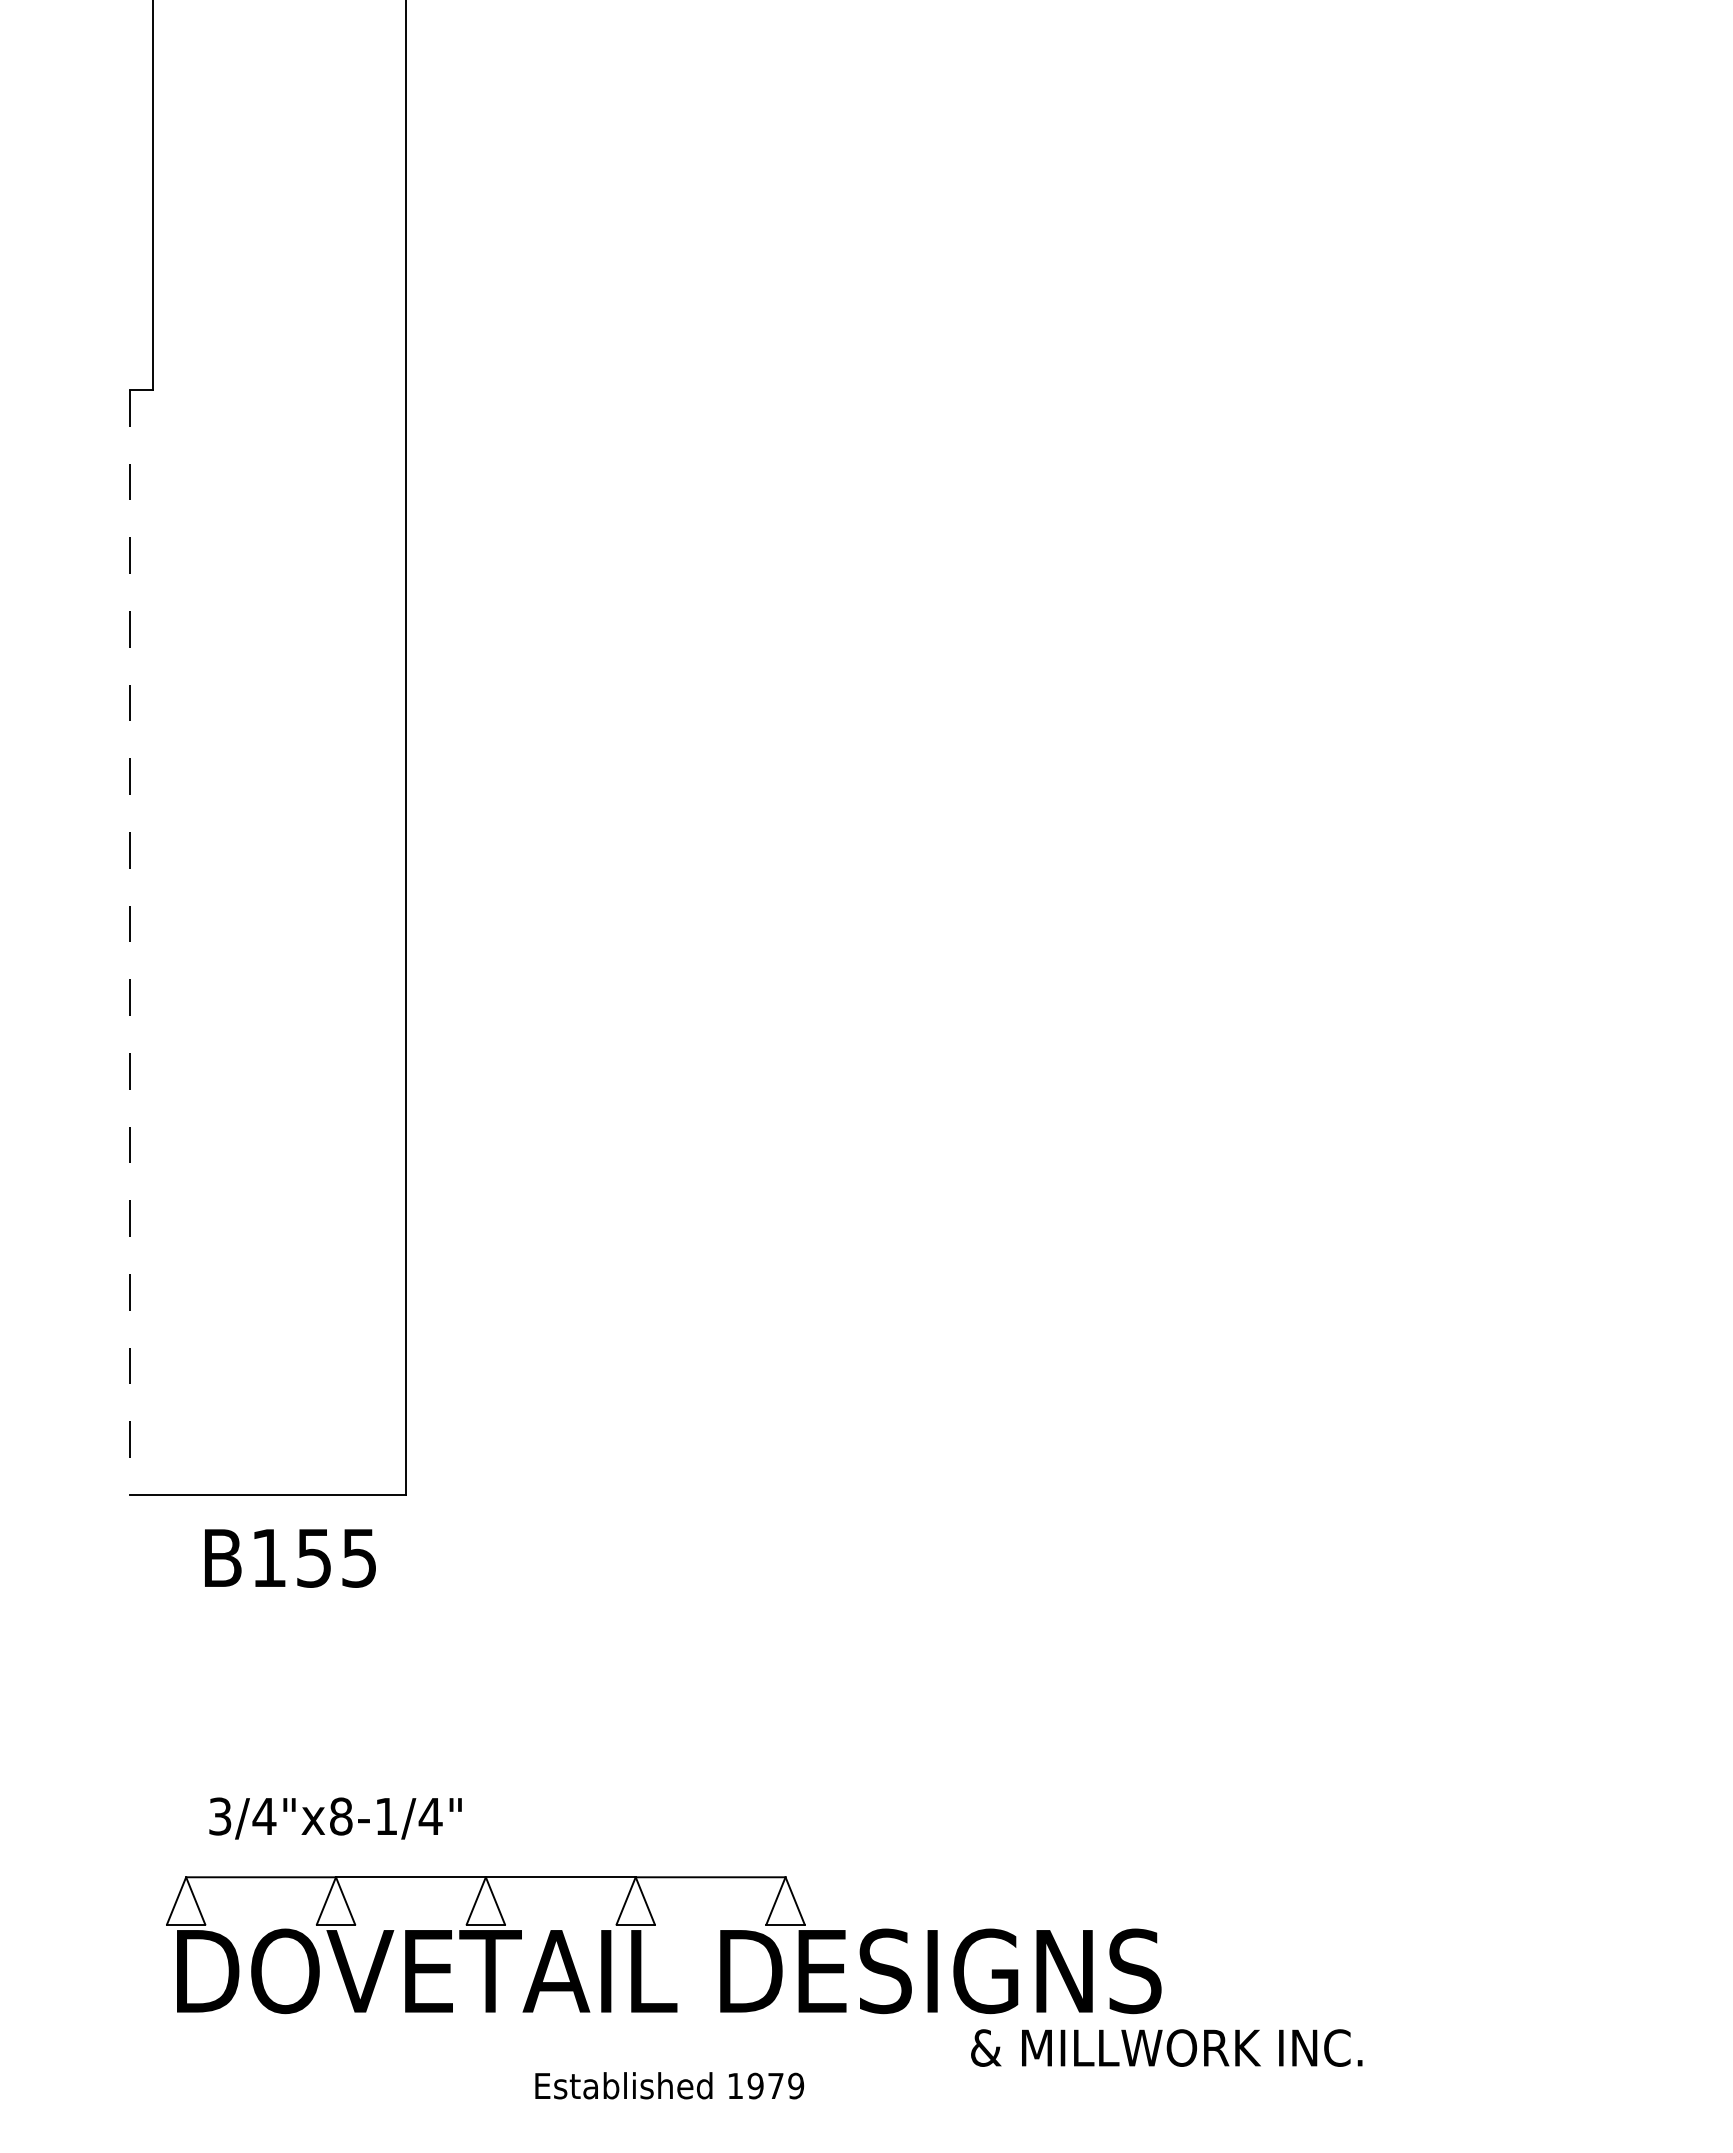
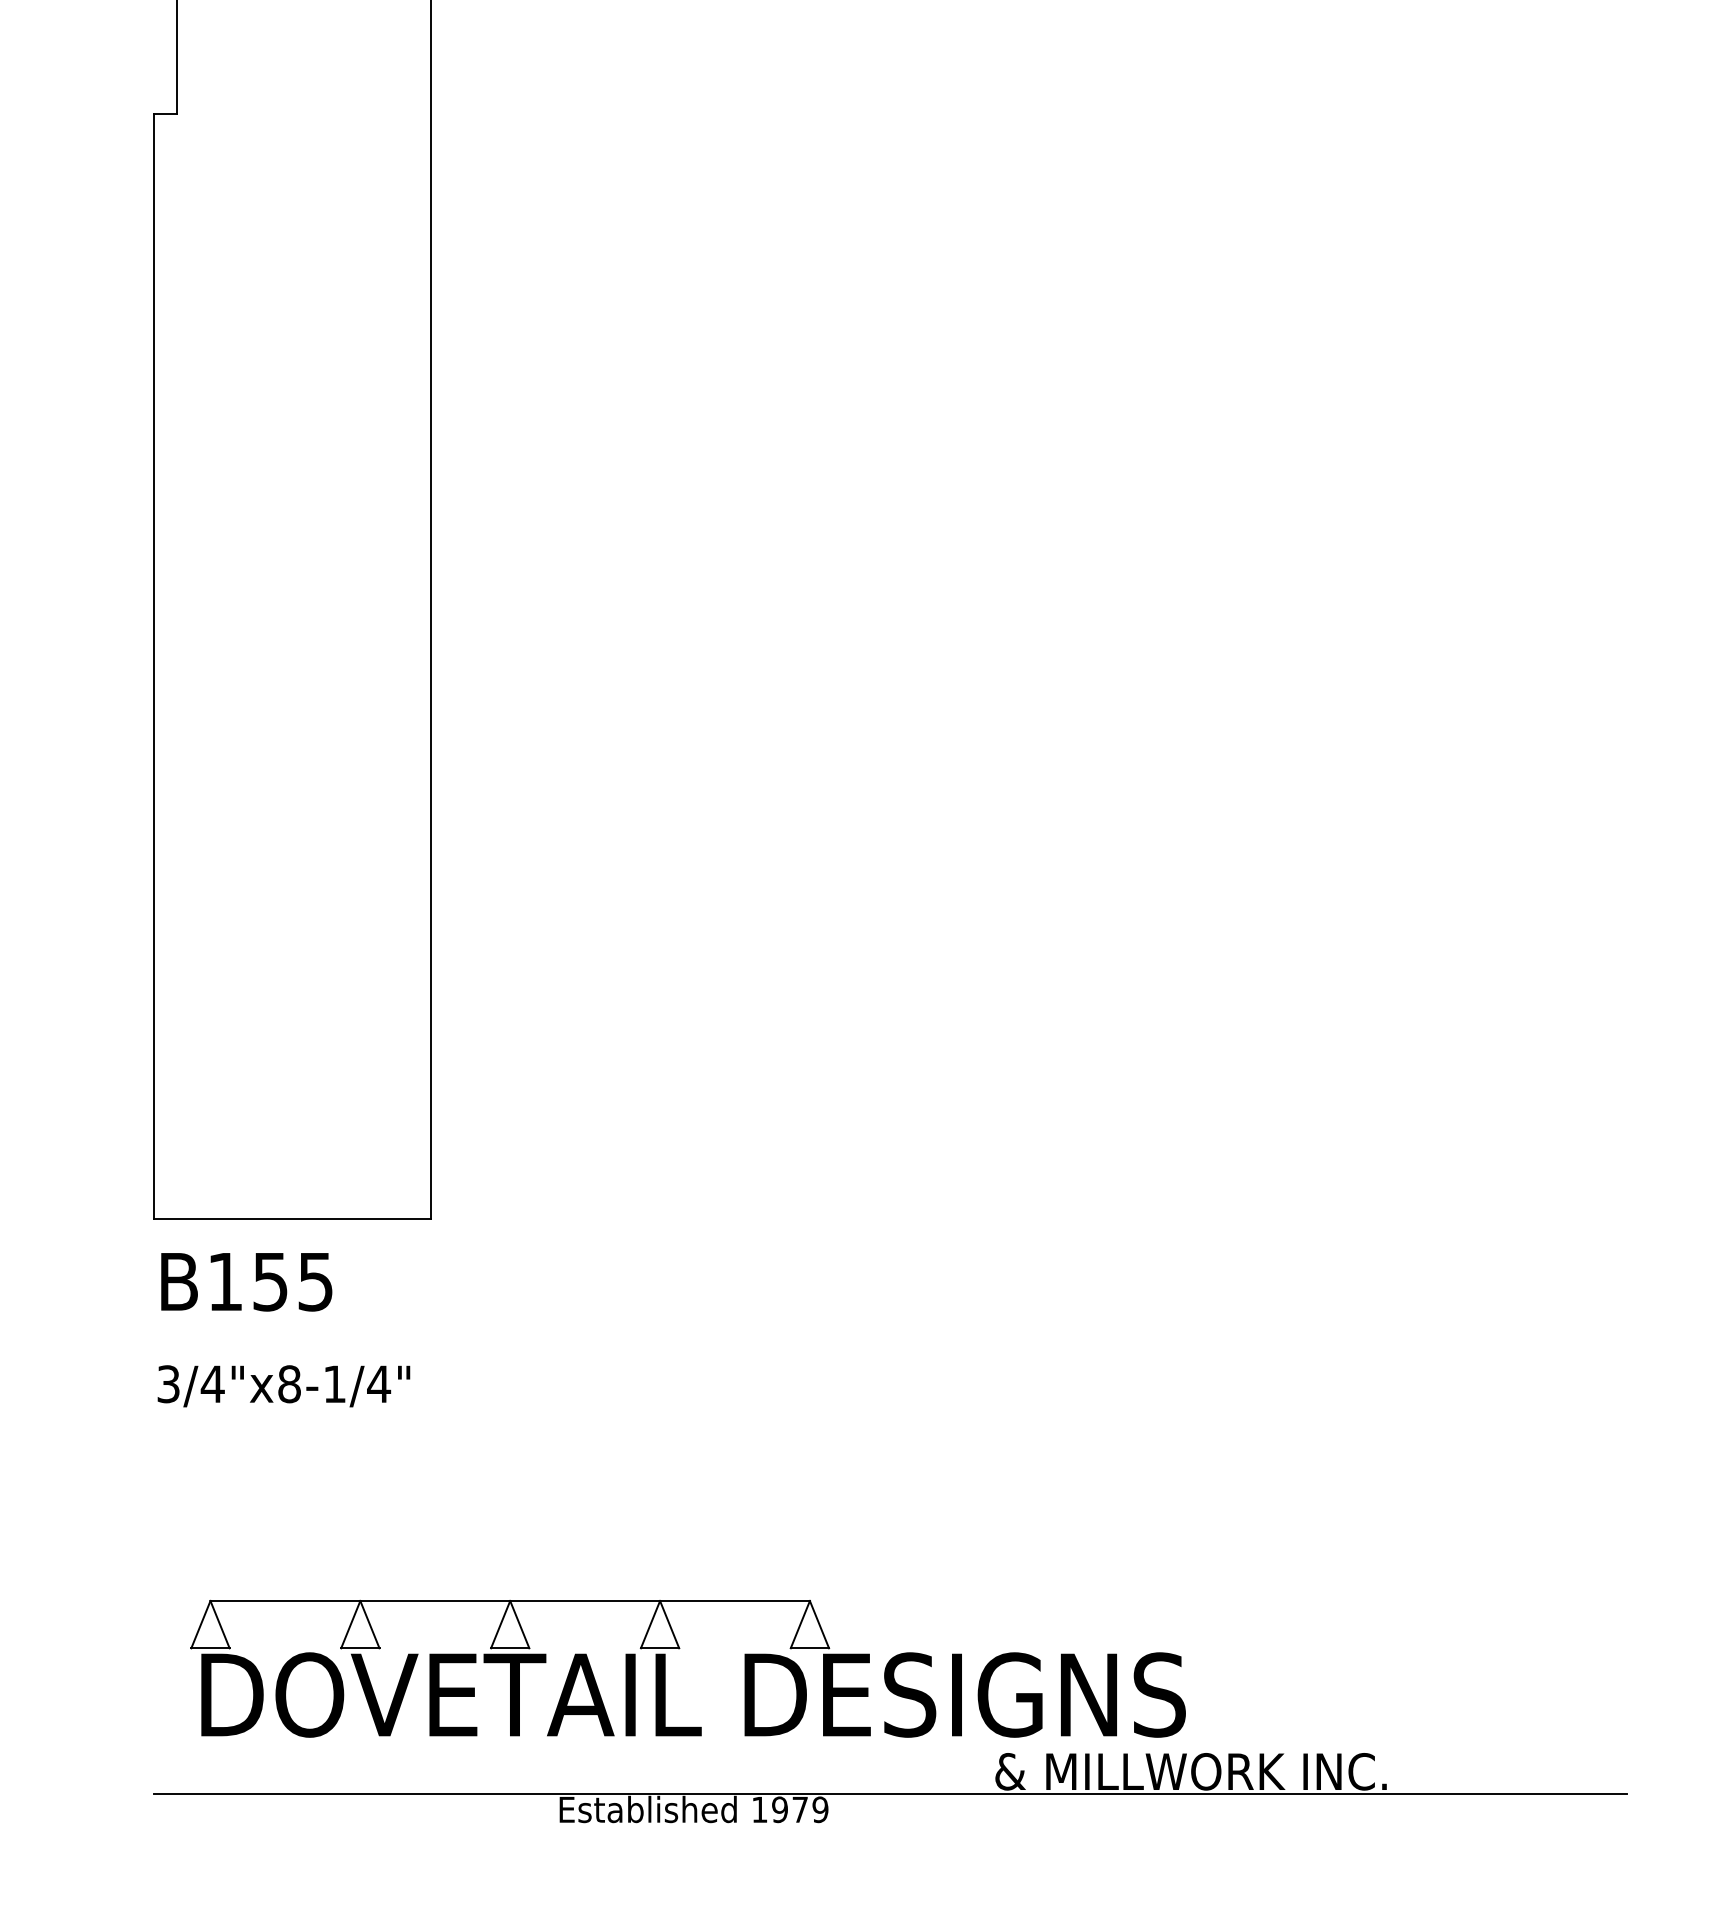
line: (129, 942) -> (153, 666), dashed -> solid
text: (290, 1558) -> (246, 1282), moved
text: (335, 1818) -> (283, 1386), moved
line: (866, 2069) -> (890, 1793), added

